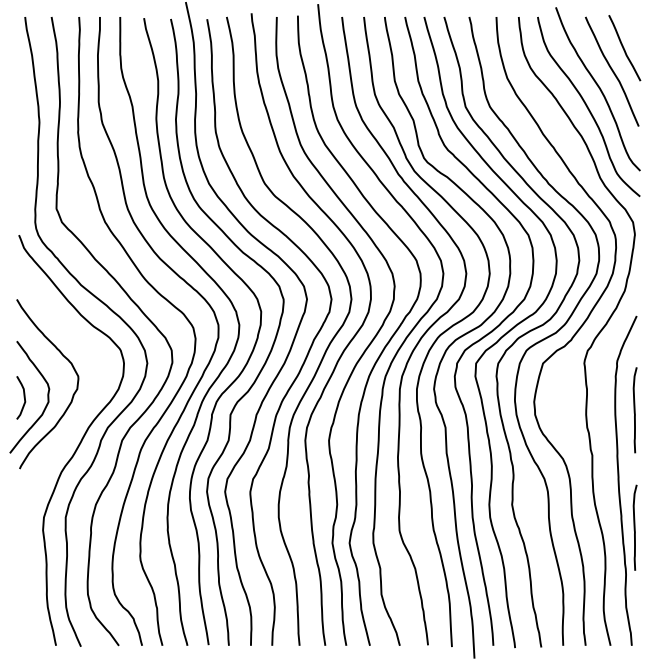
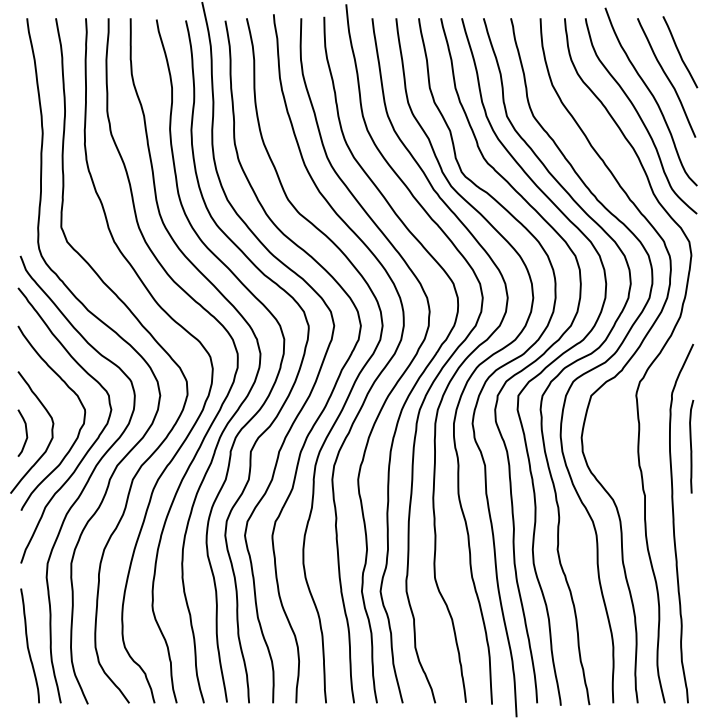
curve: (85, 407) -> (92, 443), added
curve: (635, 527) -> (691, 574), removed
curve: (26, 592) -> (28, 645), added

